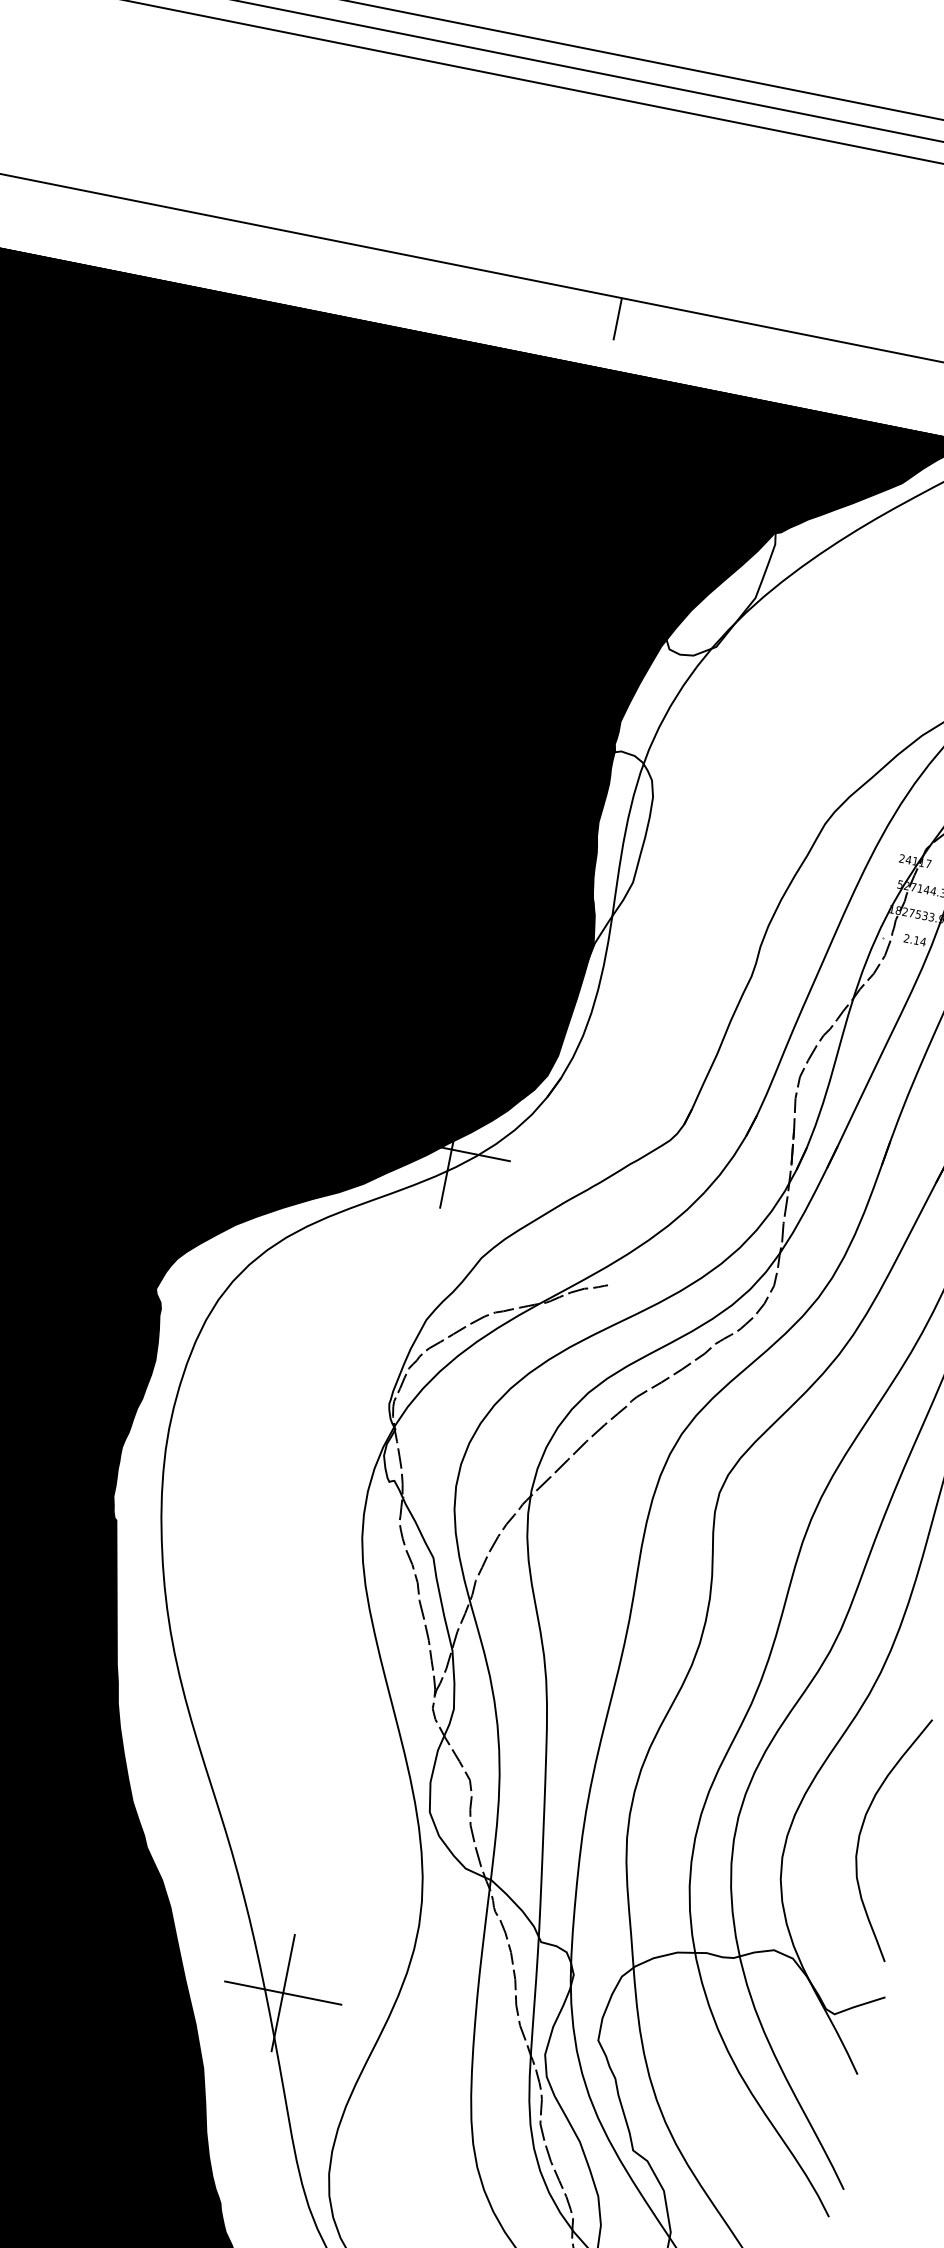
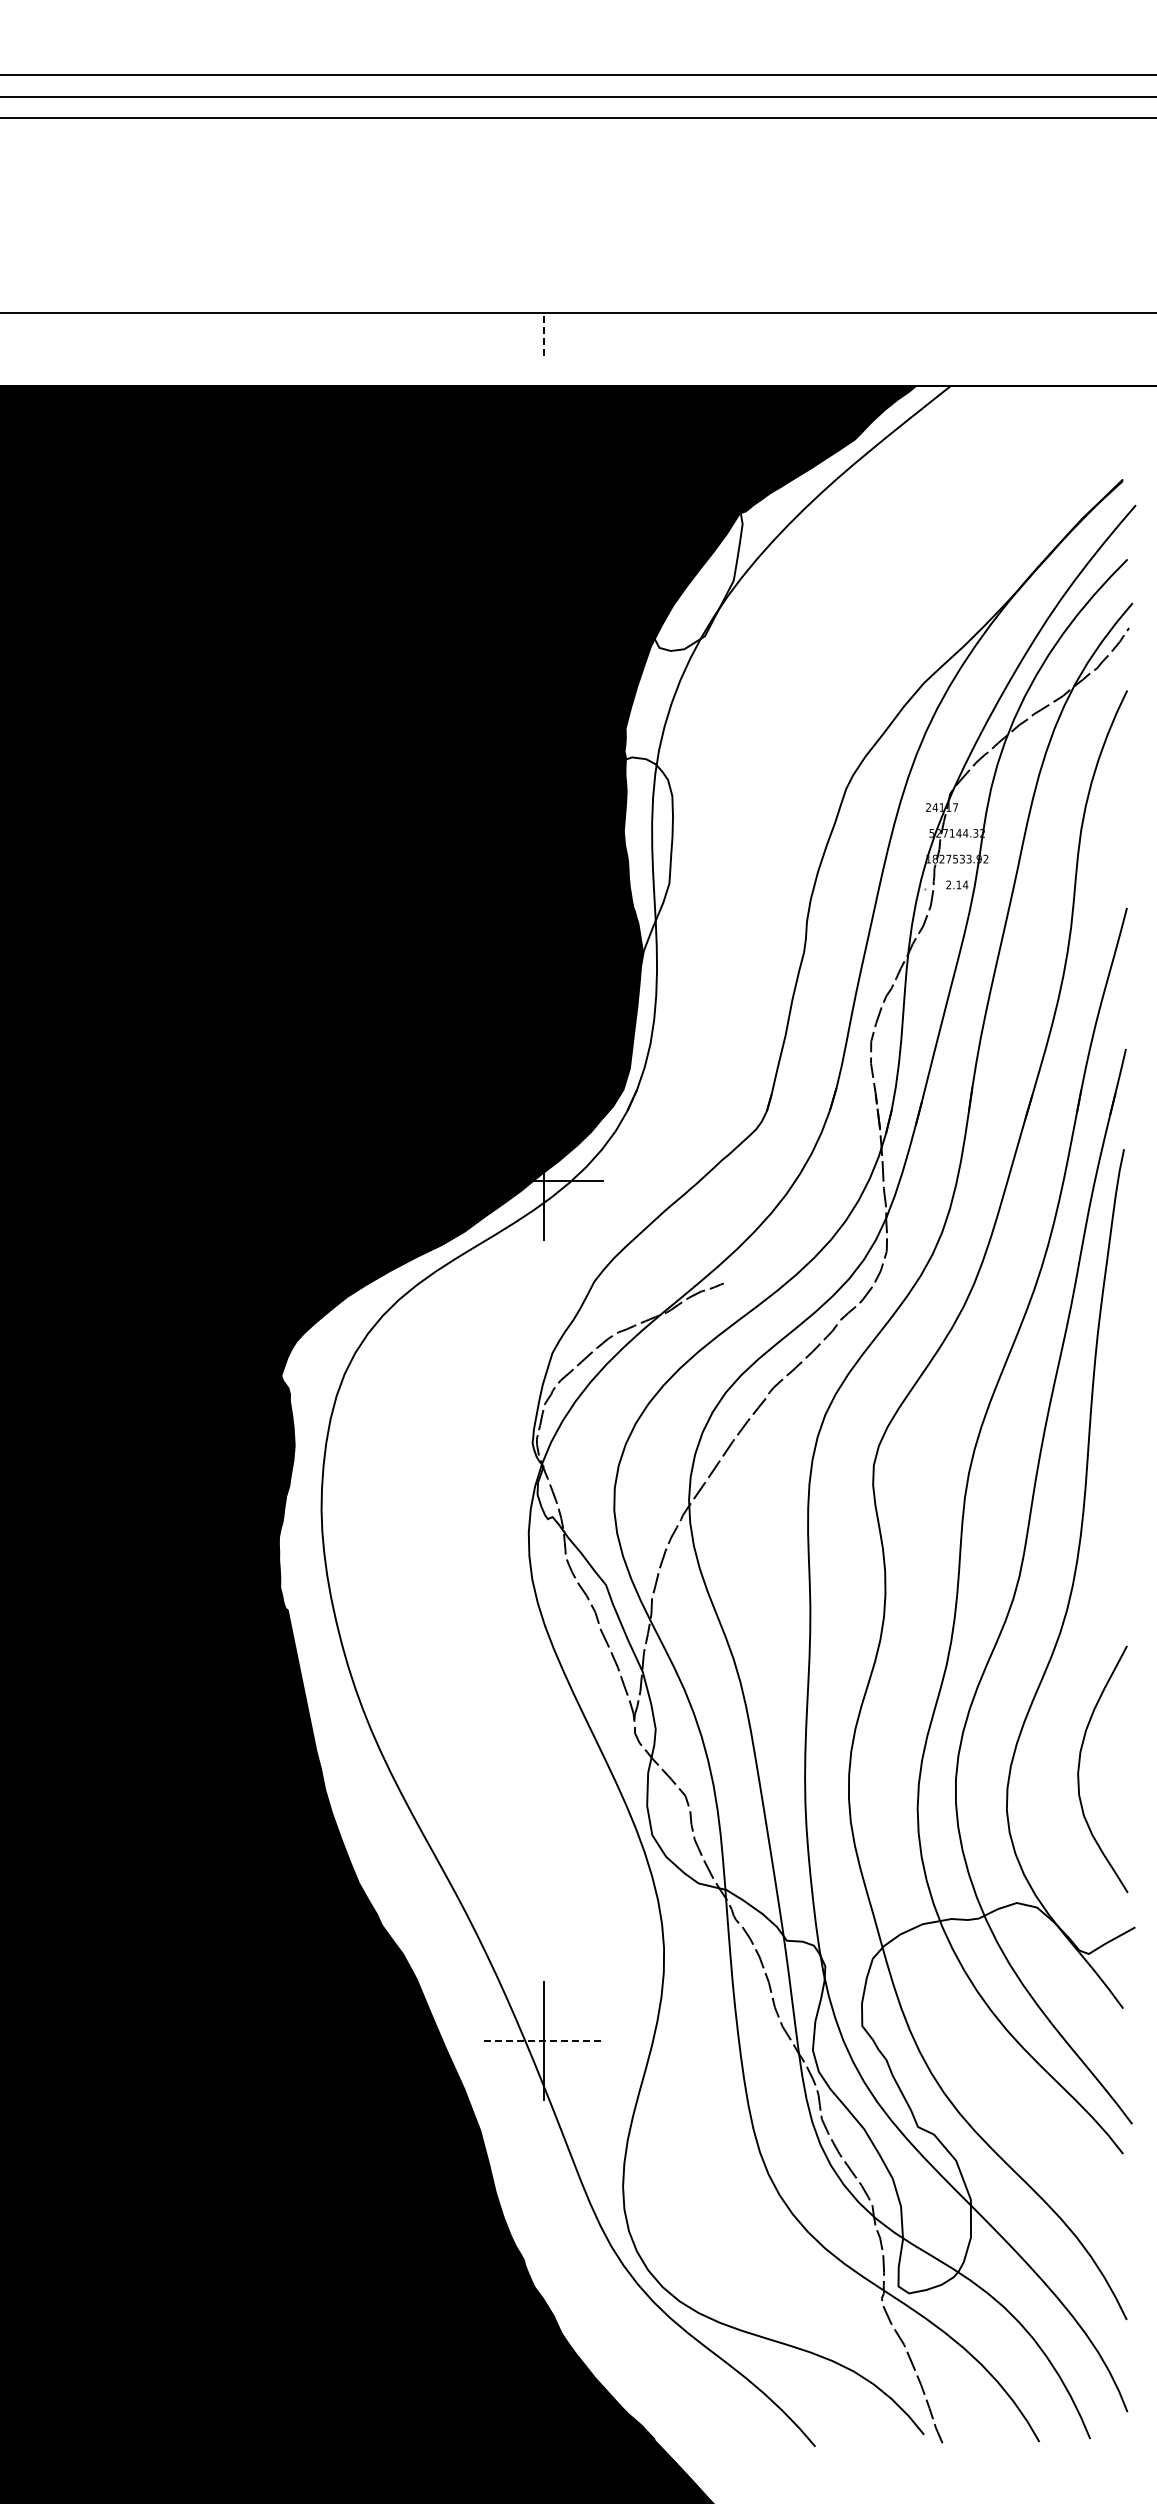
line: (618, 317) -> (544, 332), solid -> dashed
line: (283, 1993) -> (544, 2041), solid -> dashed

